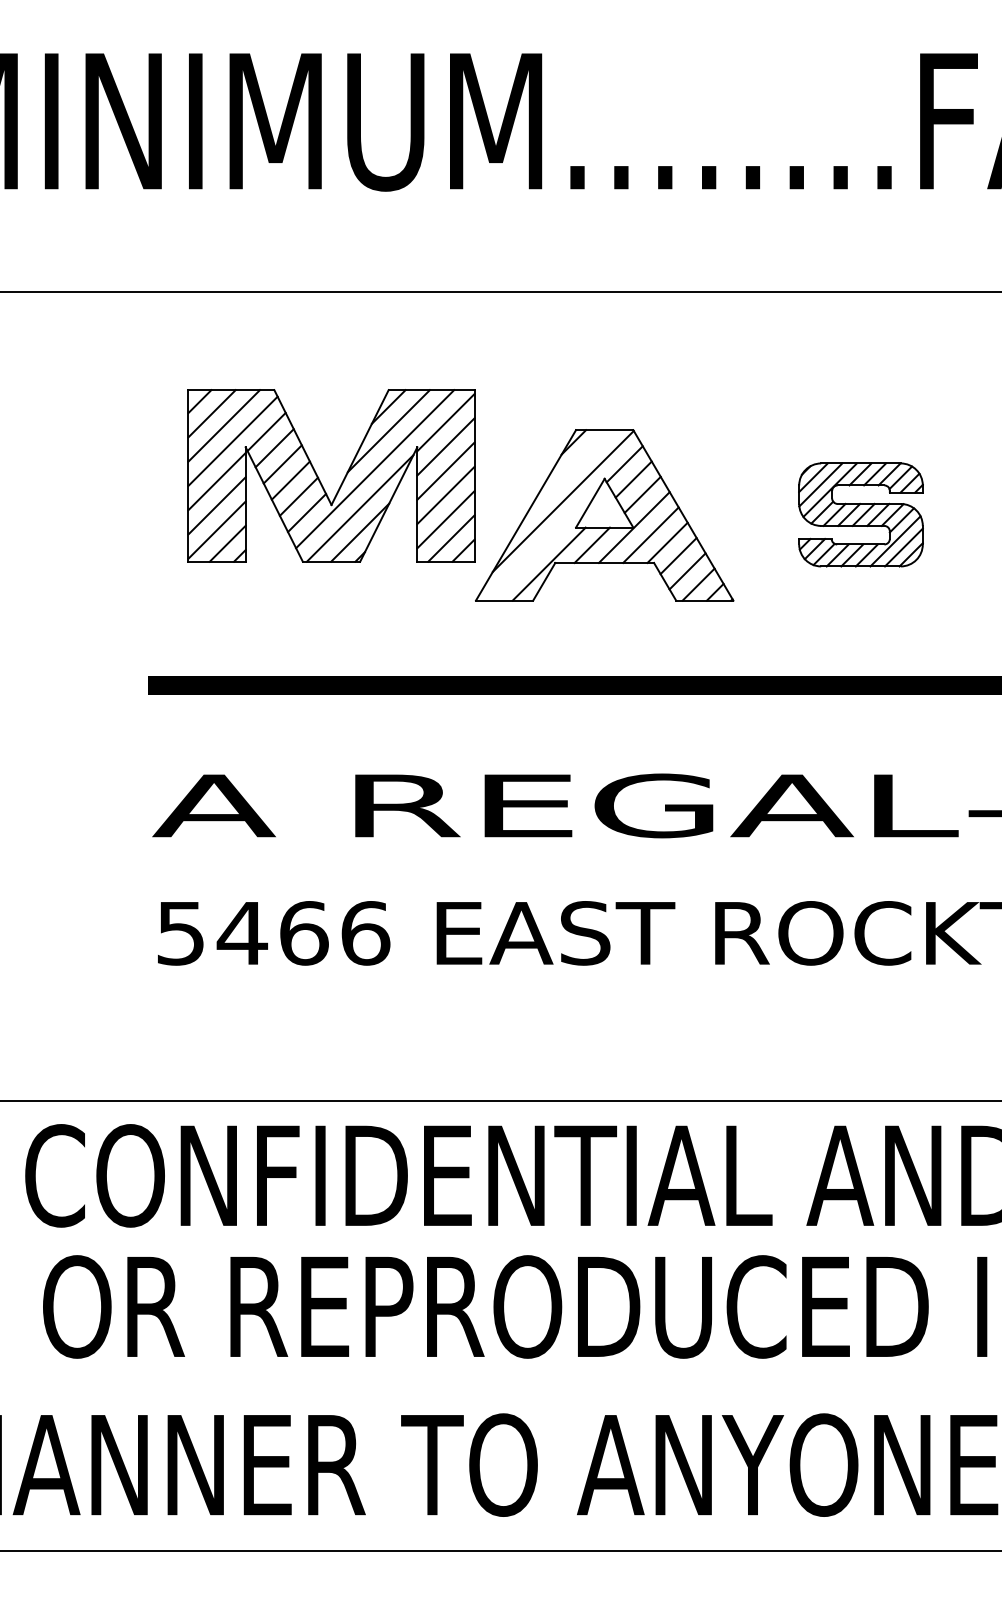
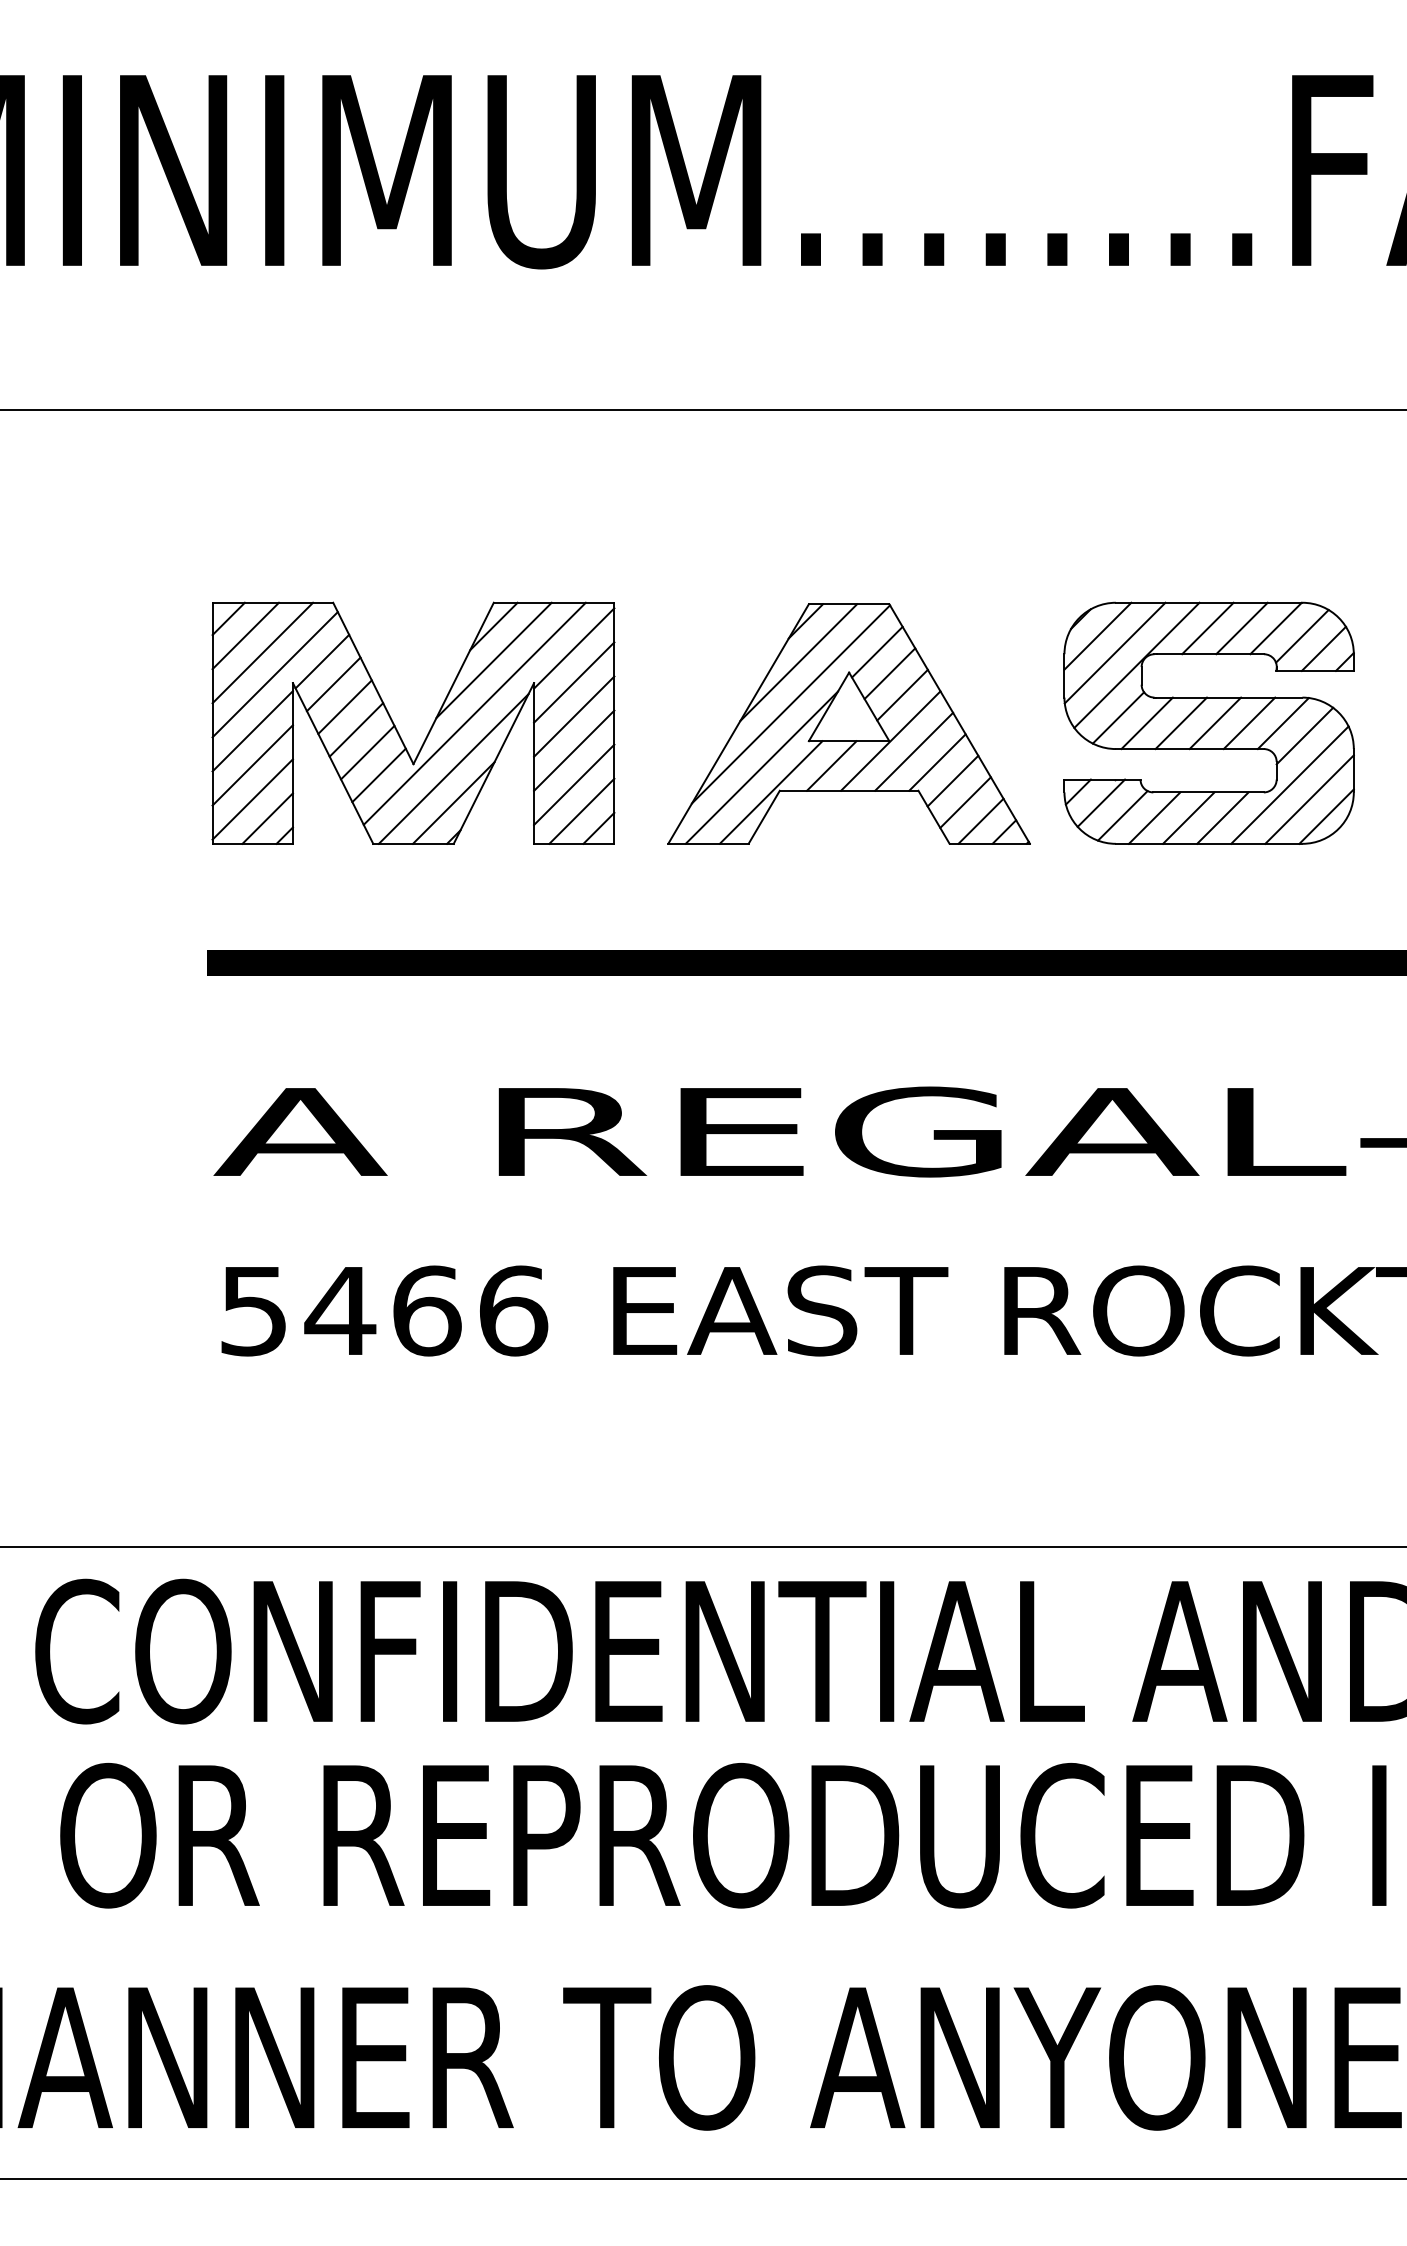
line: (568, 471) -> (798, 662), added
part: (320, 480) -> (398, 729), moved
part: (860, 514) -> (1208, 722), size x1.67
line: (542, 546) -> (761, 767), added

